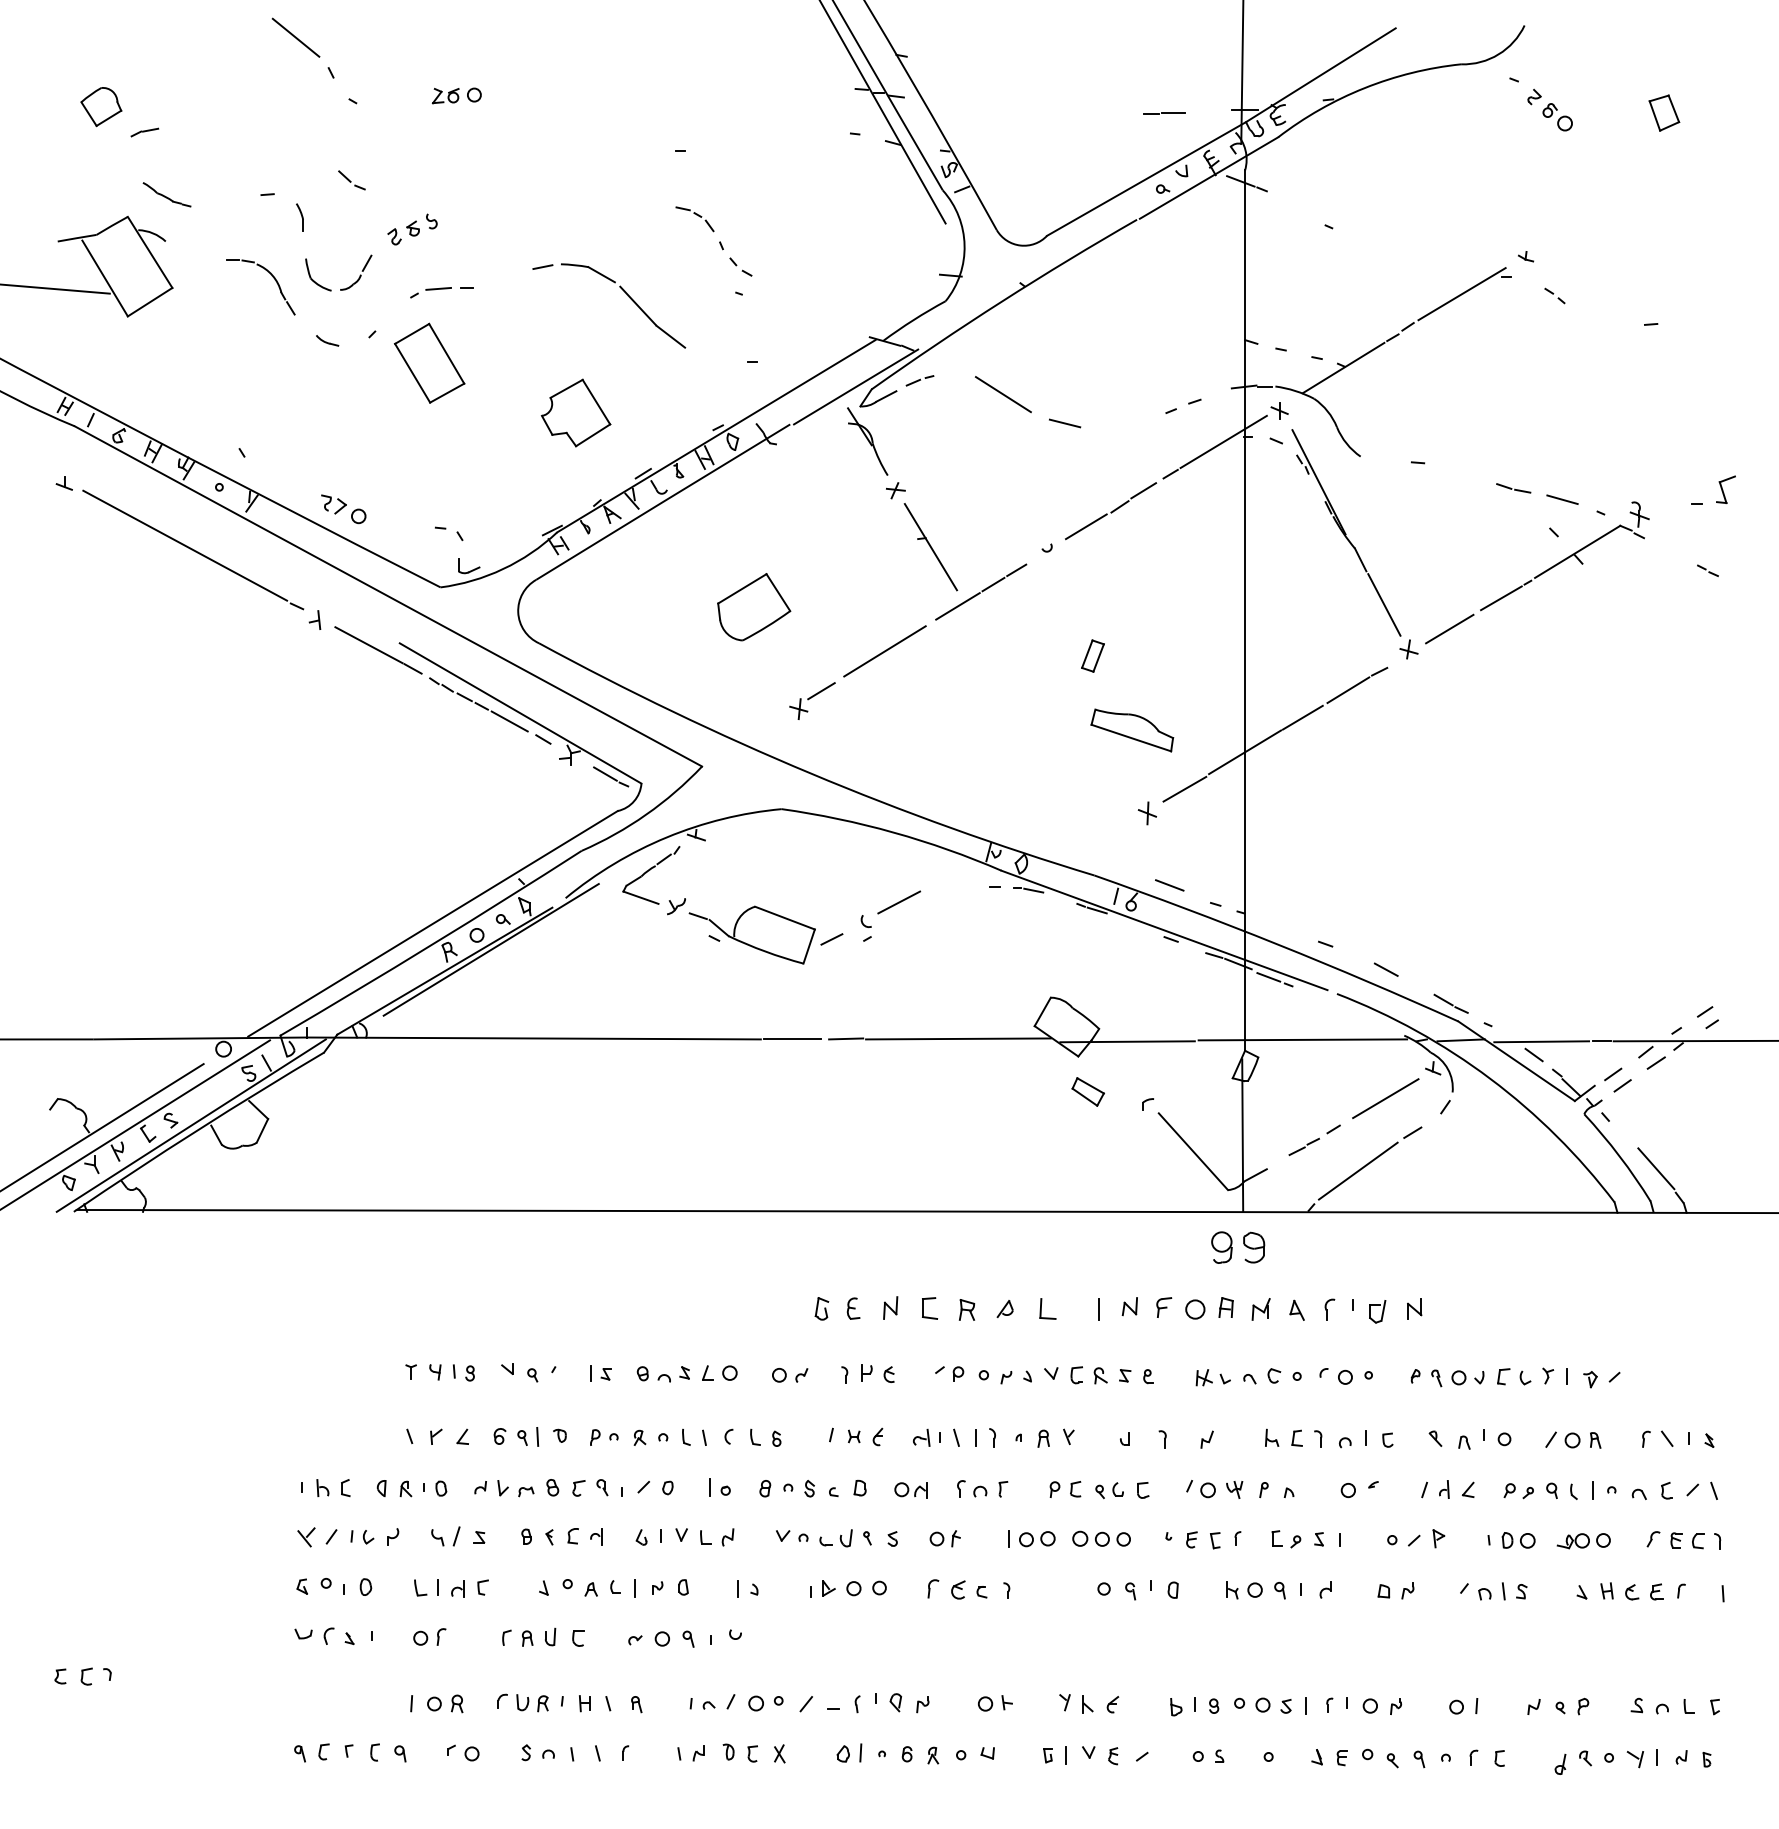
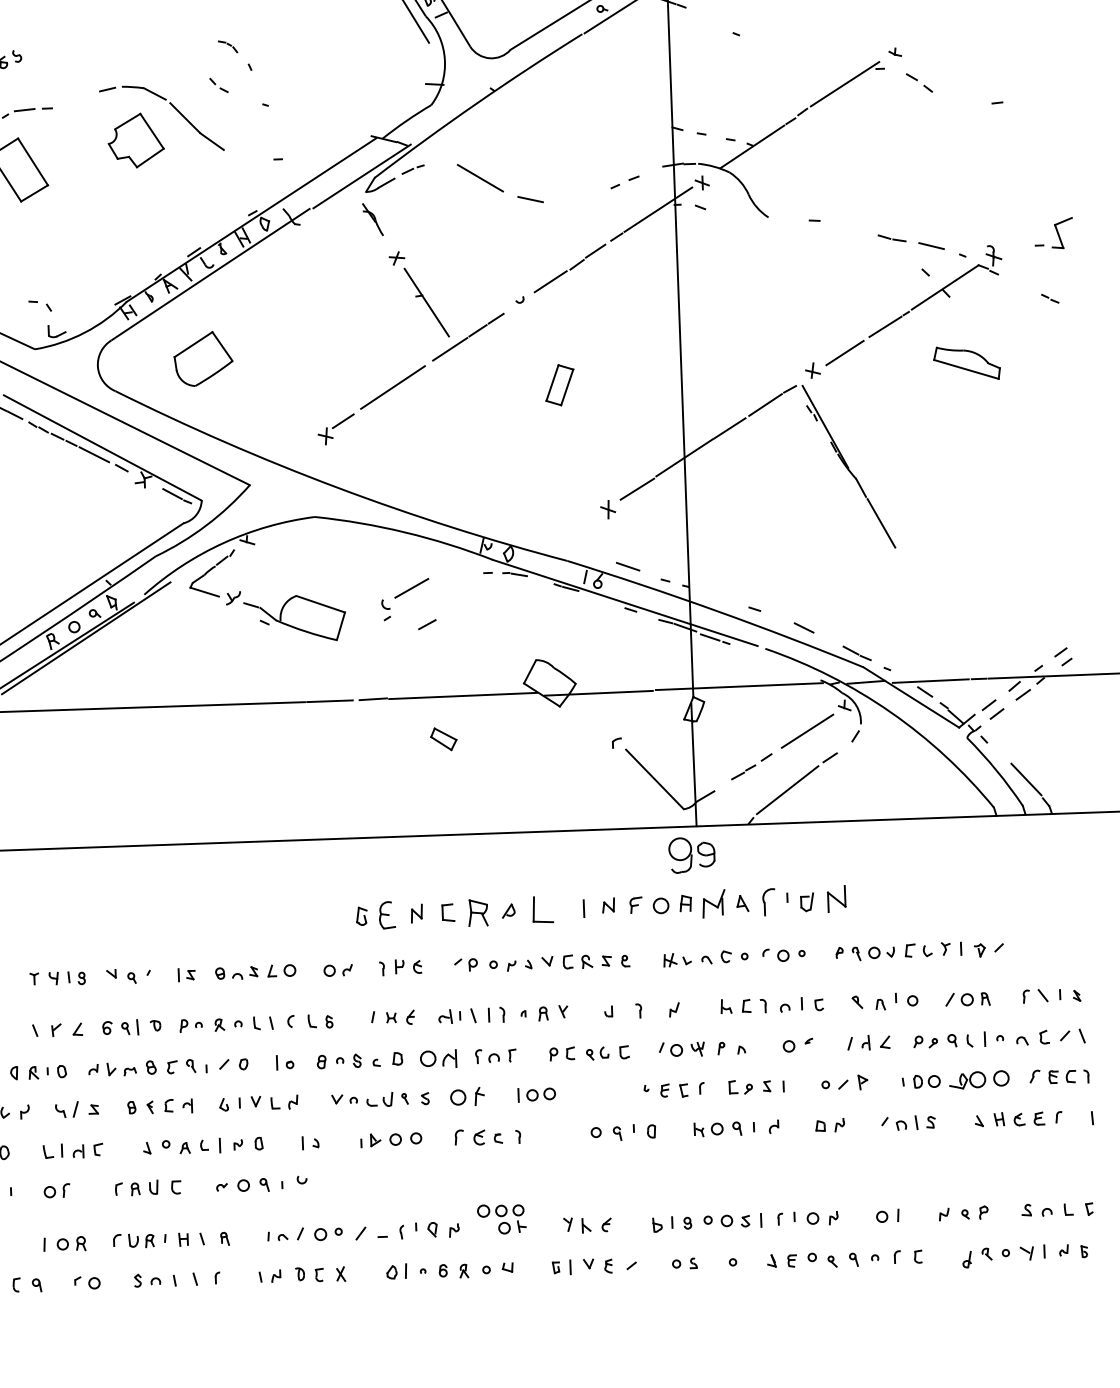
part: (694, 219) -> (227, 46), size x0.6
part: (740, 266) -> (218, 85), moved
part: (1554, 295) -> (919, 82), size x1.6
part: (575, 412) -> (135, 140), moved
part: (867, 441) -> (372, 219), size x0.6
part: (1725, 489) -> (1061, 233), size x1.4
part: (1346, 532) -> (848, 466), moved
part: (754, 607) -> (203, 359), moved
part: (1092, 655) -> (559, 384), size x1.6
part: (1132, 730) -> (967, 363), moved
line: (831, 939) -> (427, 624), moved
part: (1087, 1091) -> (443, 738), moved
part: (1221, 1247) -> (680, 855), size x1.4
part: (853, 1308) -> (387, 915), size x1.6
part: (1047, 1308) -> (542, 909), size x1.6
part: (1414, 1308) -> (836, 898), size x1.6
part: (966, 1309) -> (477, 912), size x1.6
part: (1260, 1309) -> (713, 903), size x1.6
part: (1329, 1309) -> (768, 901), size x1.6
part: (910, 1490) -> (438, 1059), size x1.4
part: (944, 1538) -> (466, 1096), size x1.4
part: (1101, 1538) -> (500, 1210), moved
part: (1583, 1541) -> (979, 1080), size x1.4

